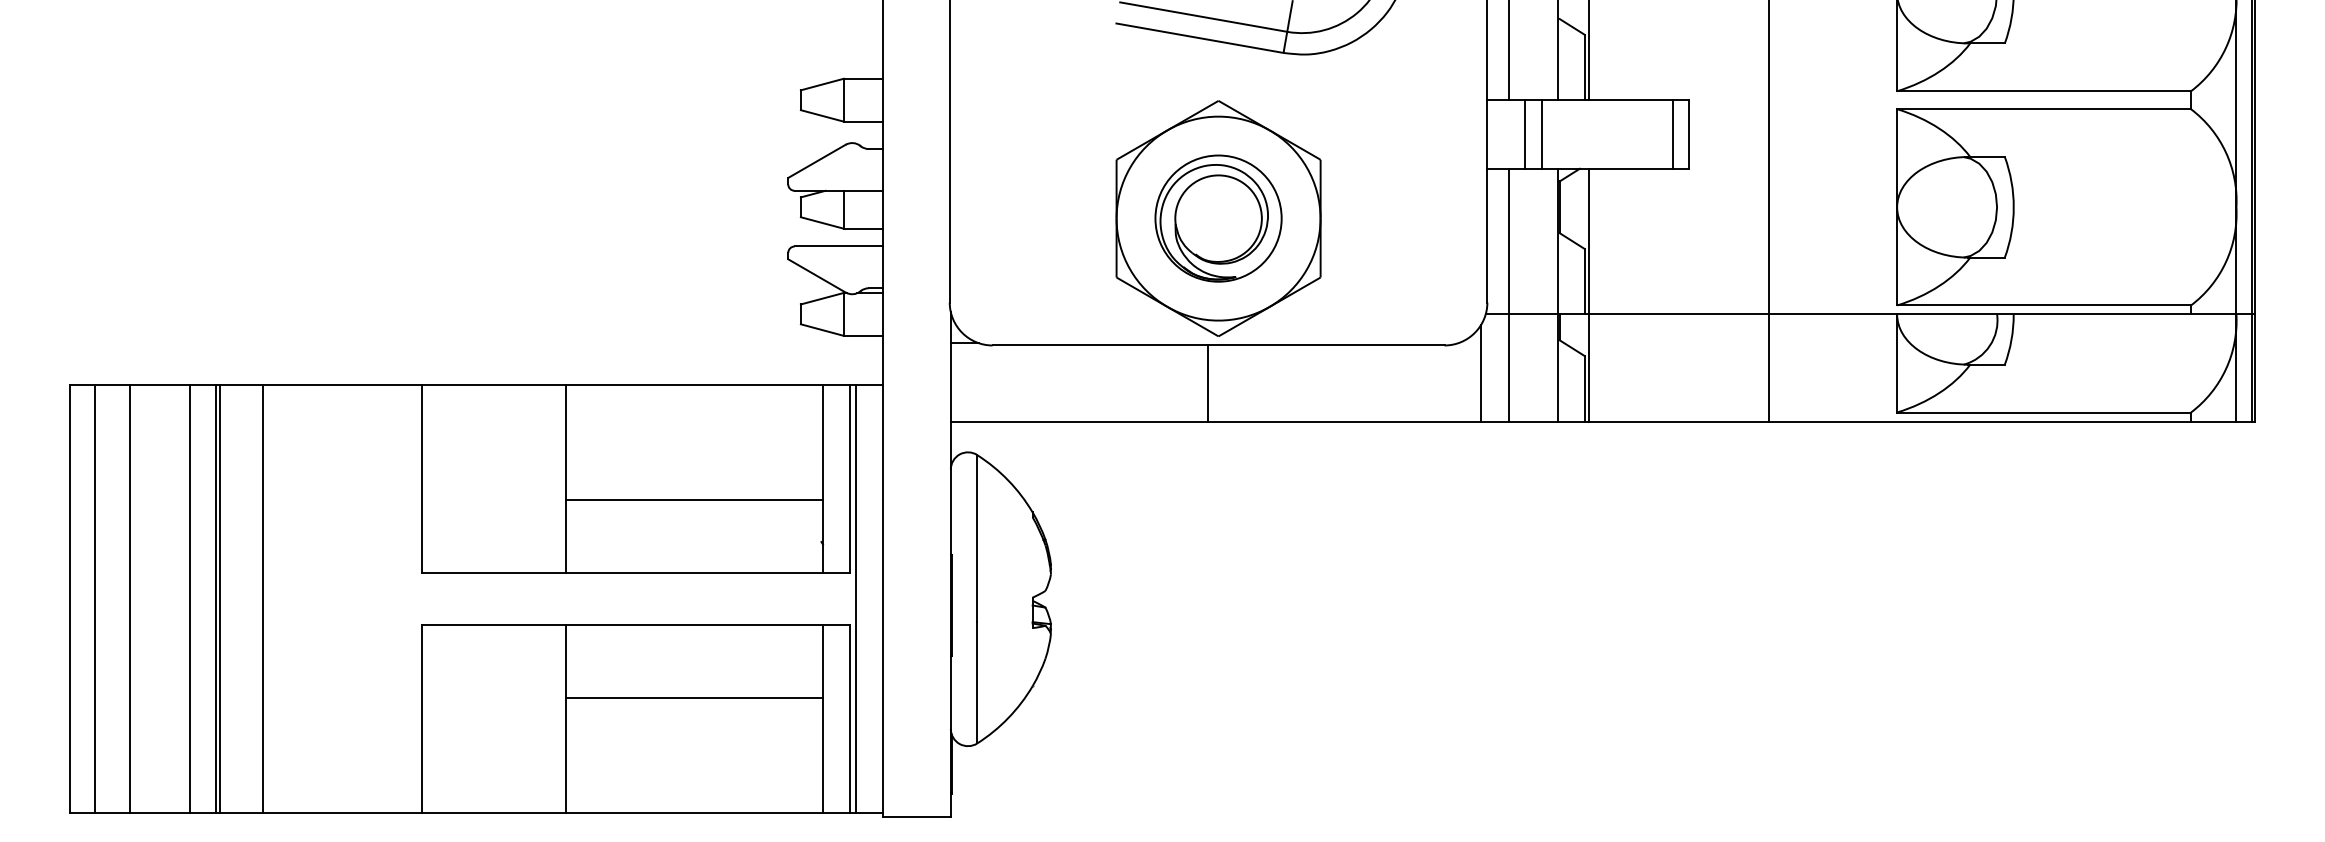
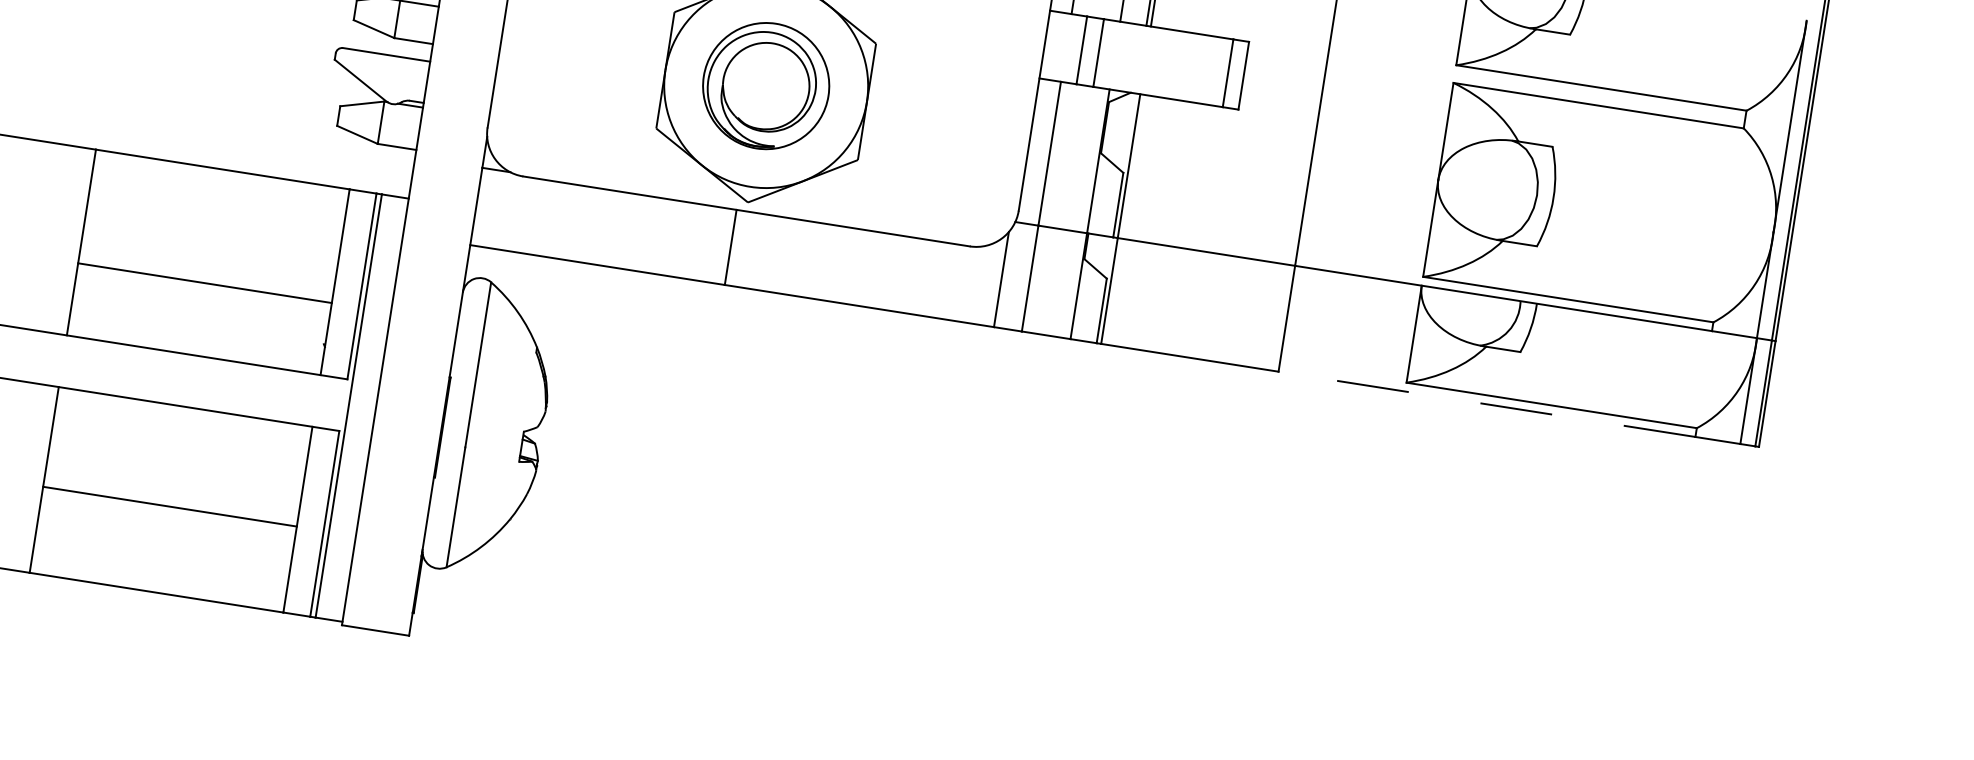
line: (1979, 421) -> (1486, 404), solid -> dashed
line: (694, 698) -> (169, 506), moved

